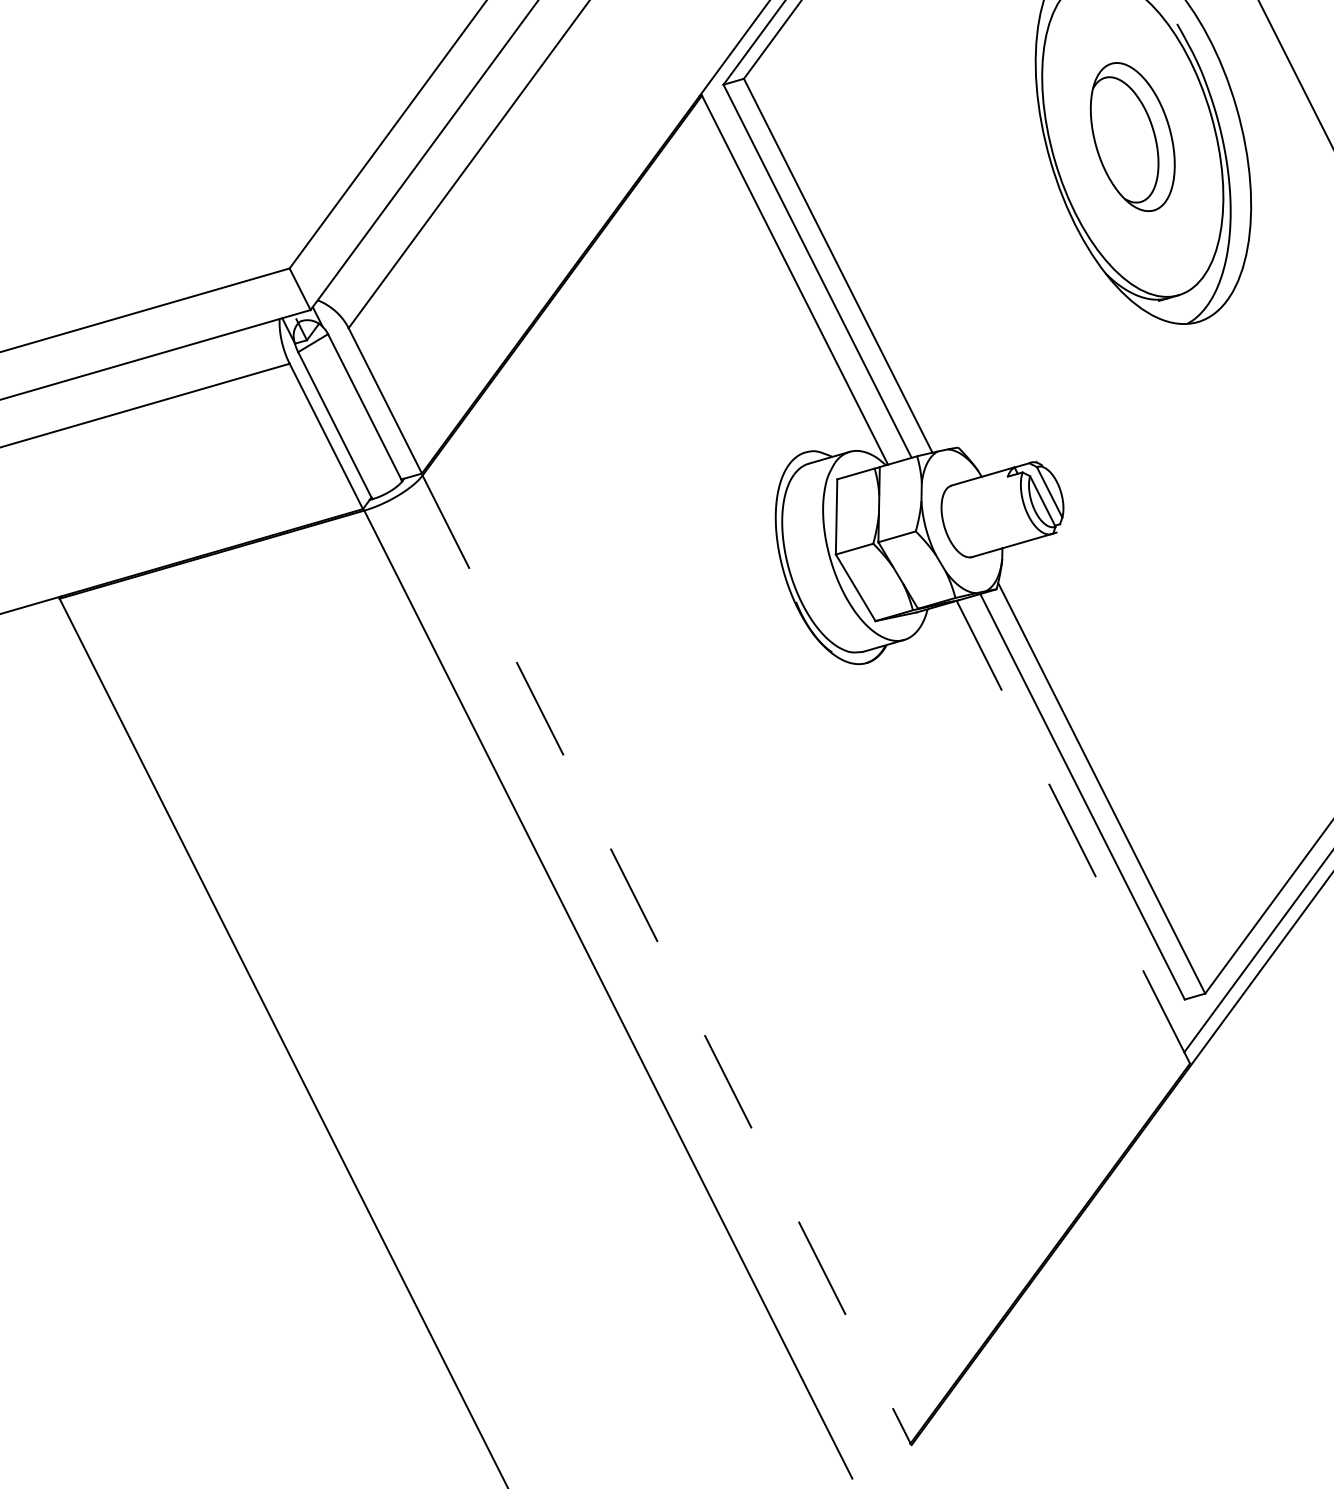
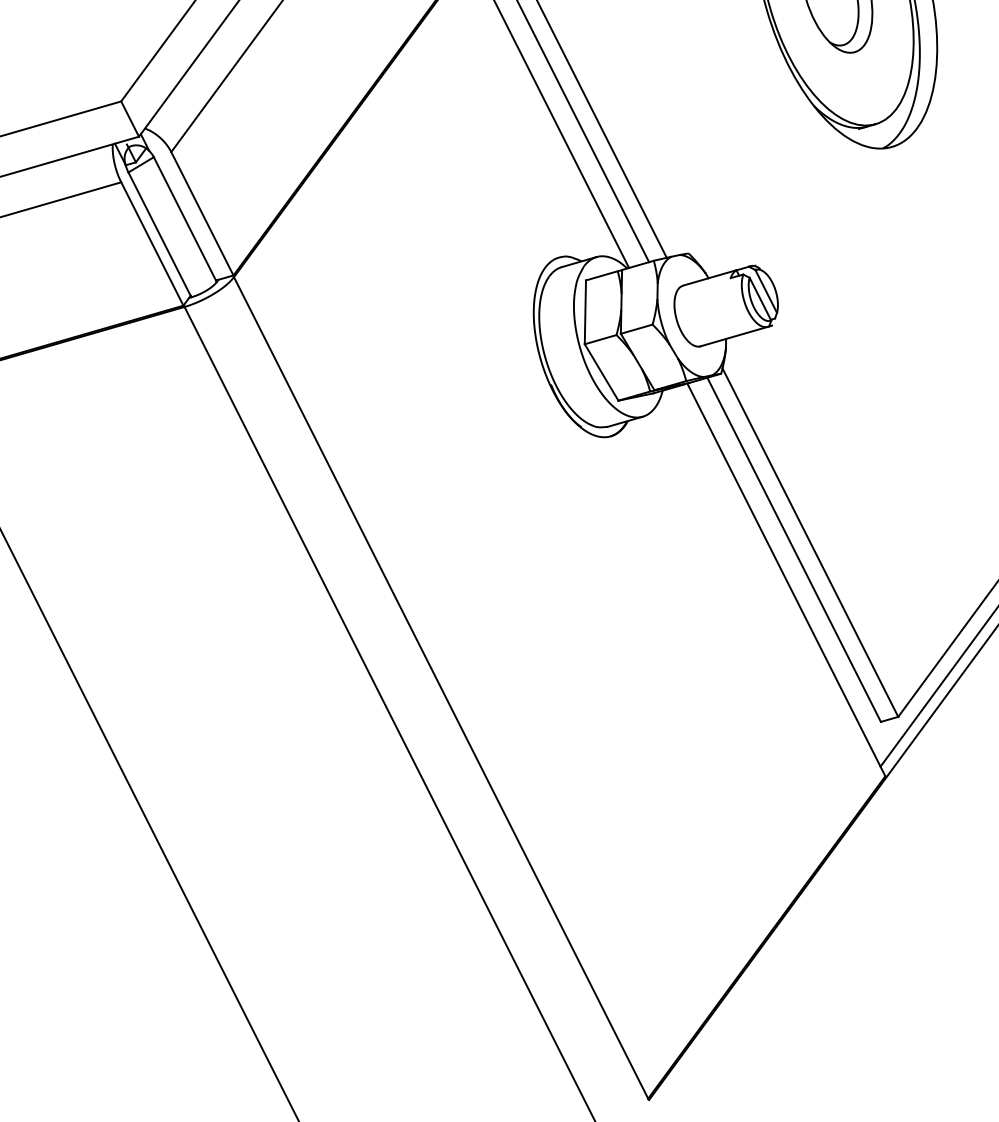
line: (1073, 831) -> (786, 579), dashed -> solid
line: (666, 959) -> (441, 687), dashed -> solid

